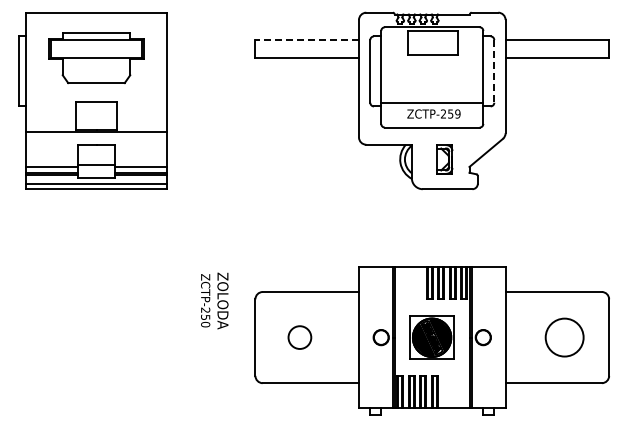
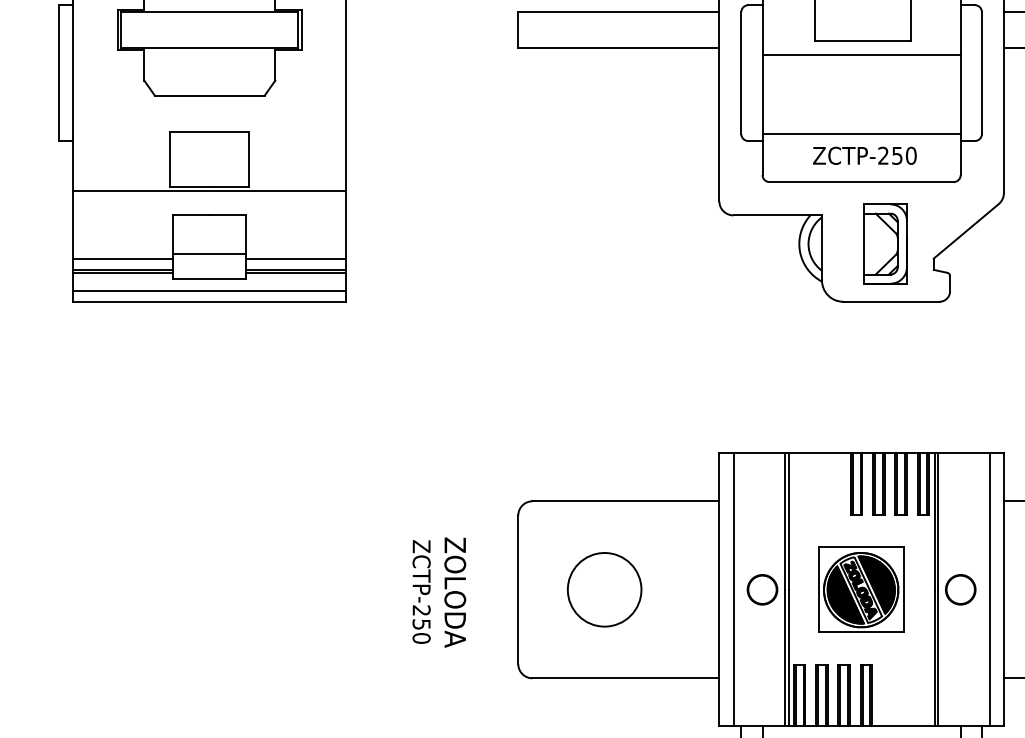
line: (307, 40) -> (619, 13), dashed -> solid
line: (432, 61) -> (862, 53), added
line: (494, 71) -> (982, 73), dashed -> solid
text: (457, 113) -> (910, 154), ZCTP-259 -> ZCTP-250
part: (444, 159) -> (885, 244), size x1.43
text: (214, 300) -> (438, 591), moved
circle: (299, 337) -> (603, 589), size x1.67
line: (366, 337) -> (733, 589), added
line: (498, 337) -> (990, 589), added

